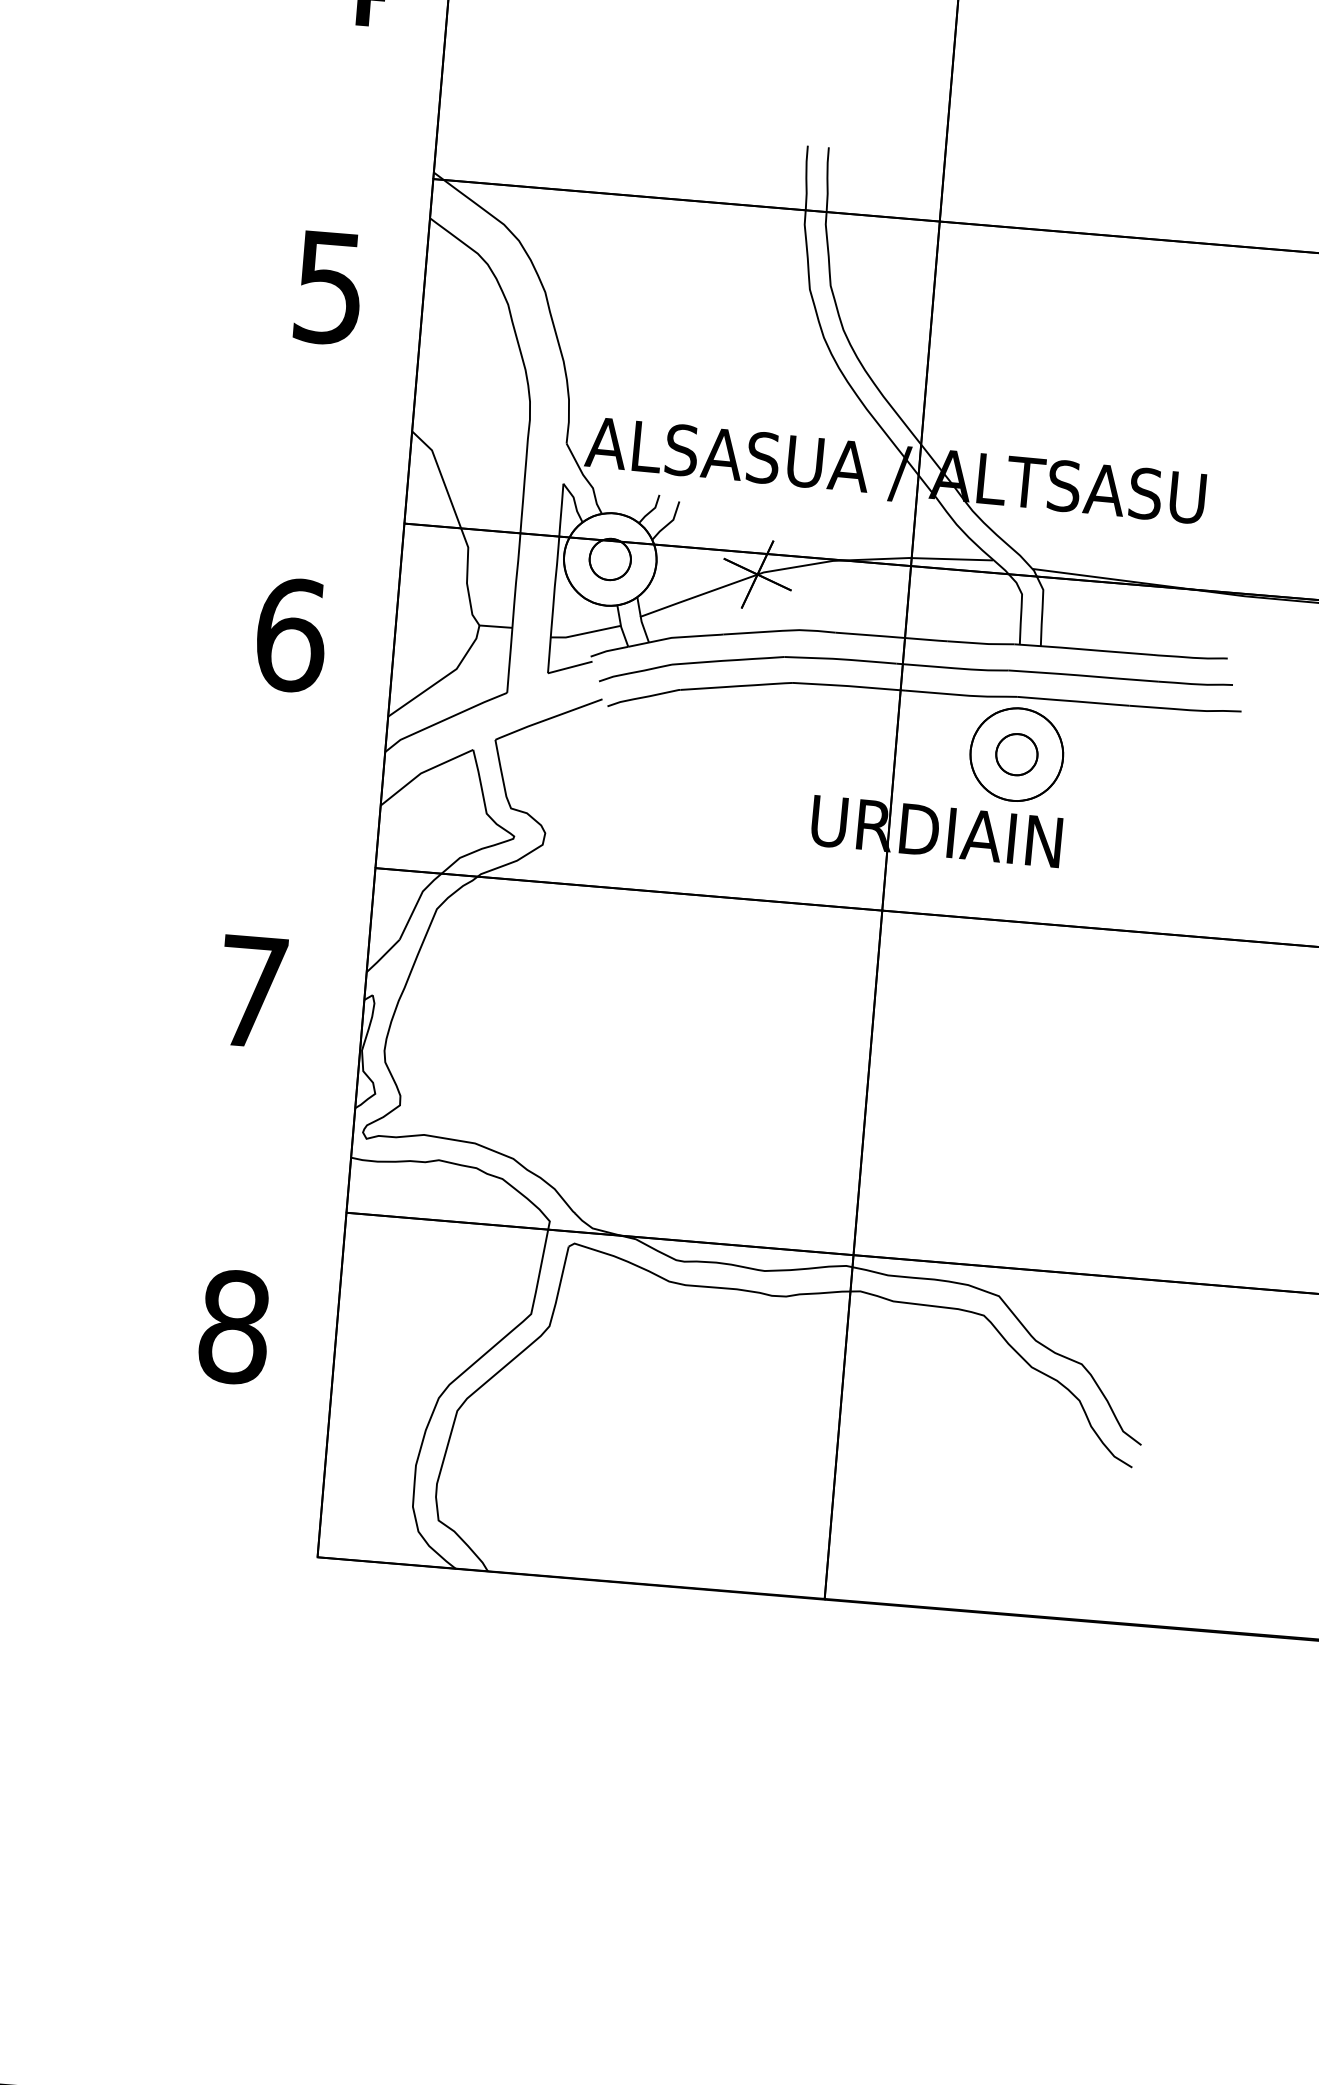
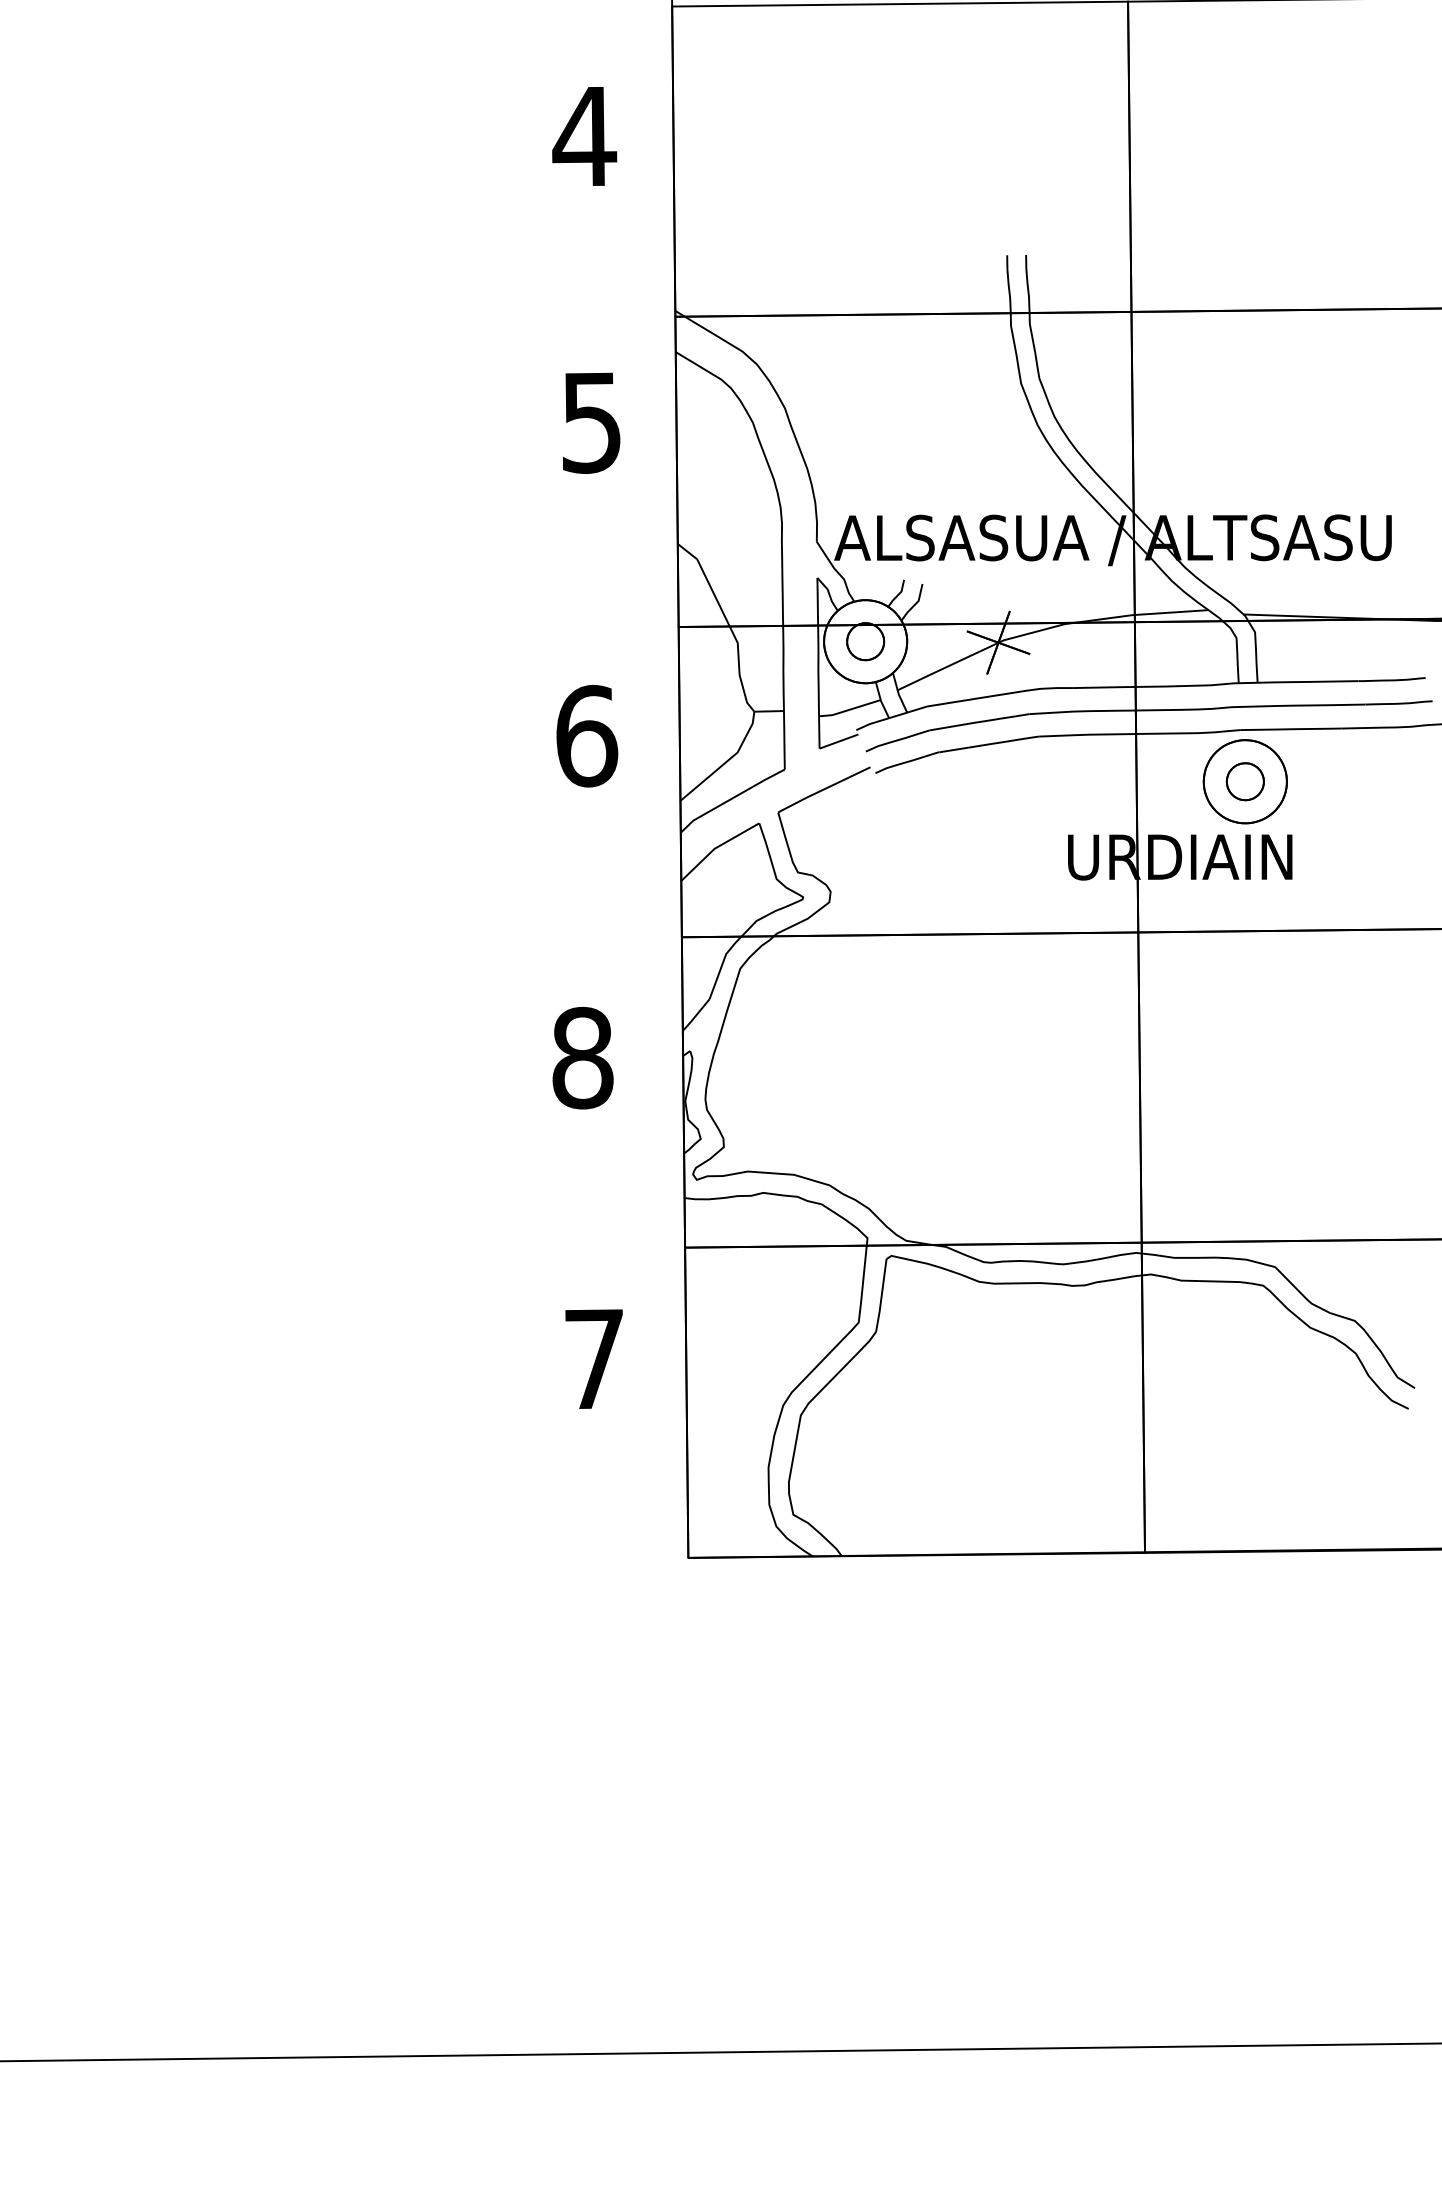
text: (252, 991) -> (582, 1057), 7 -> 8
text: (234, 1327) -> (594, 1359), 8 -> 7

